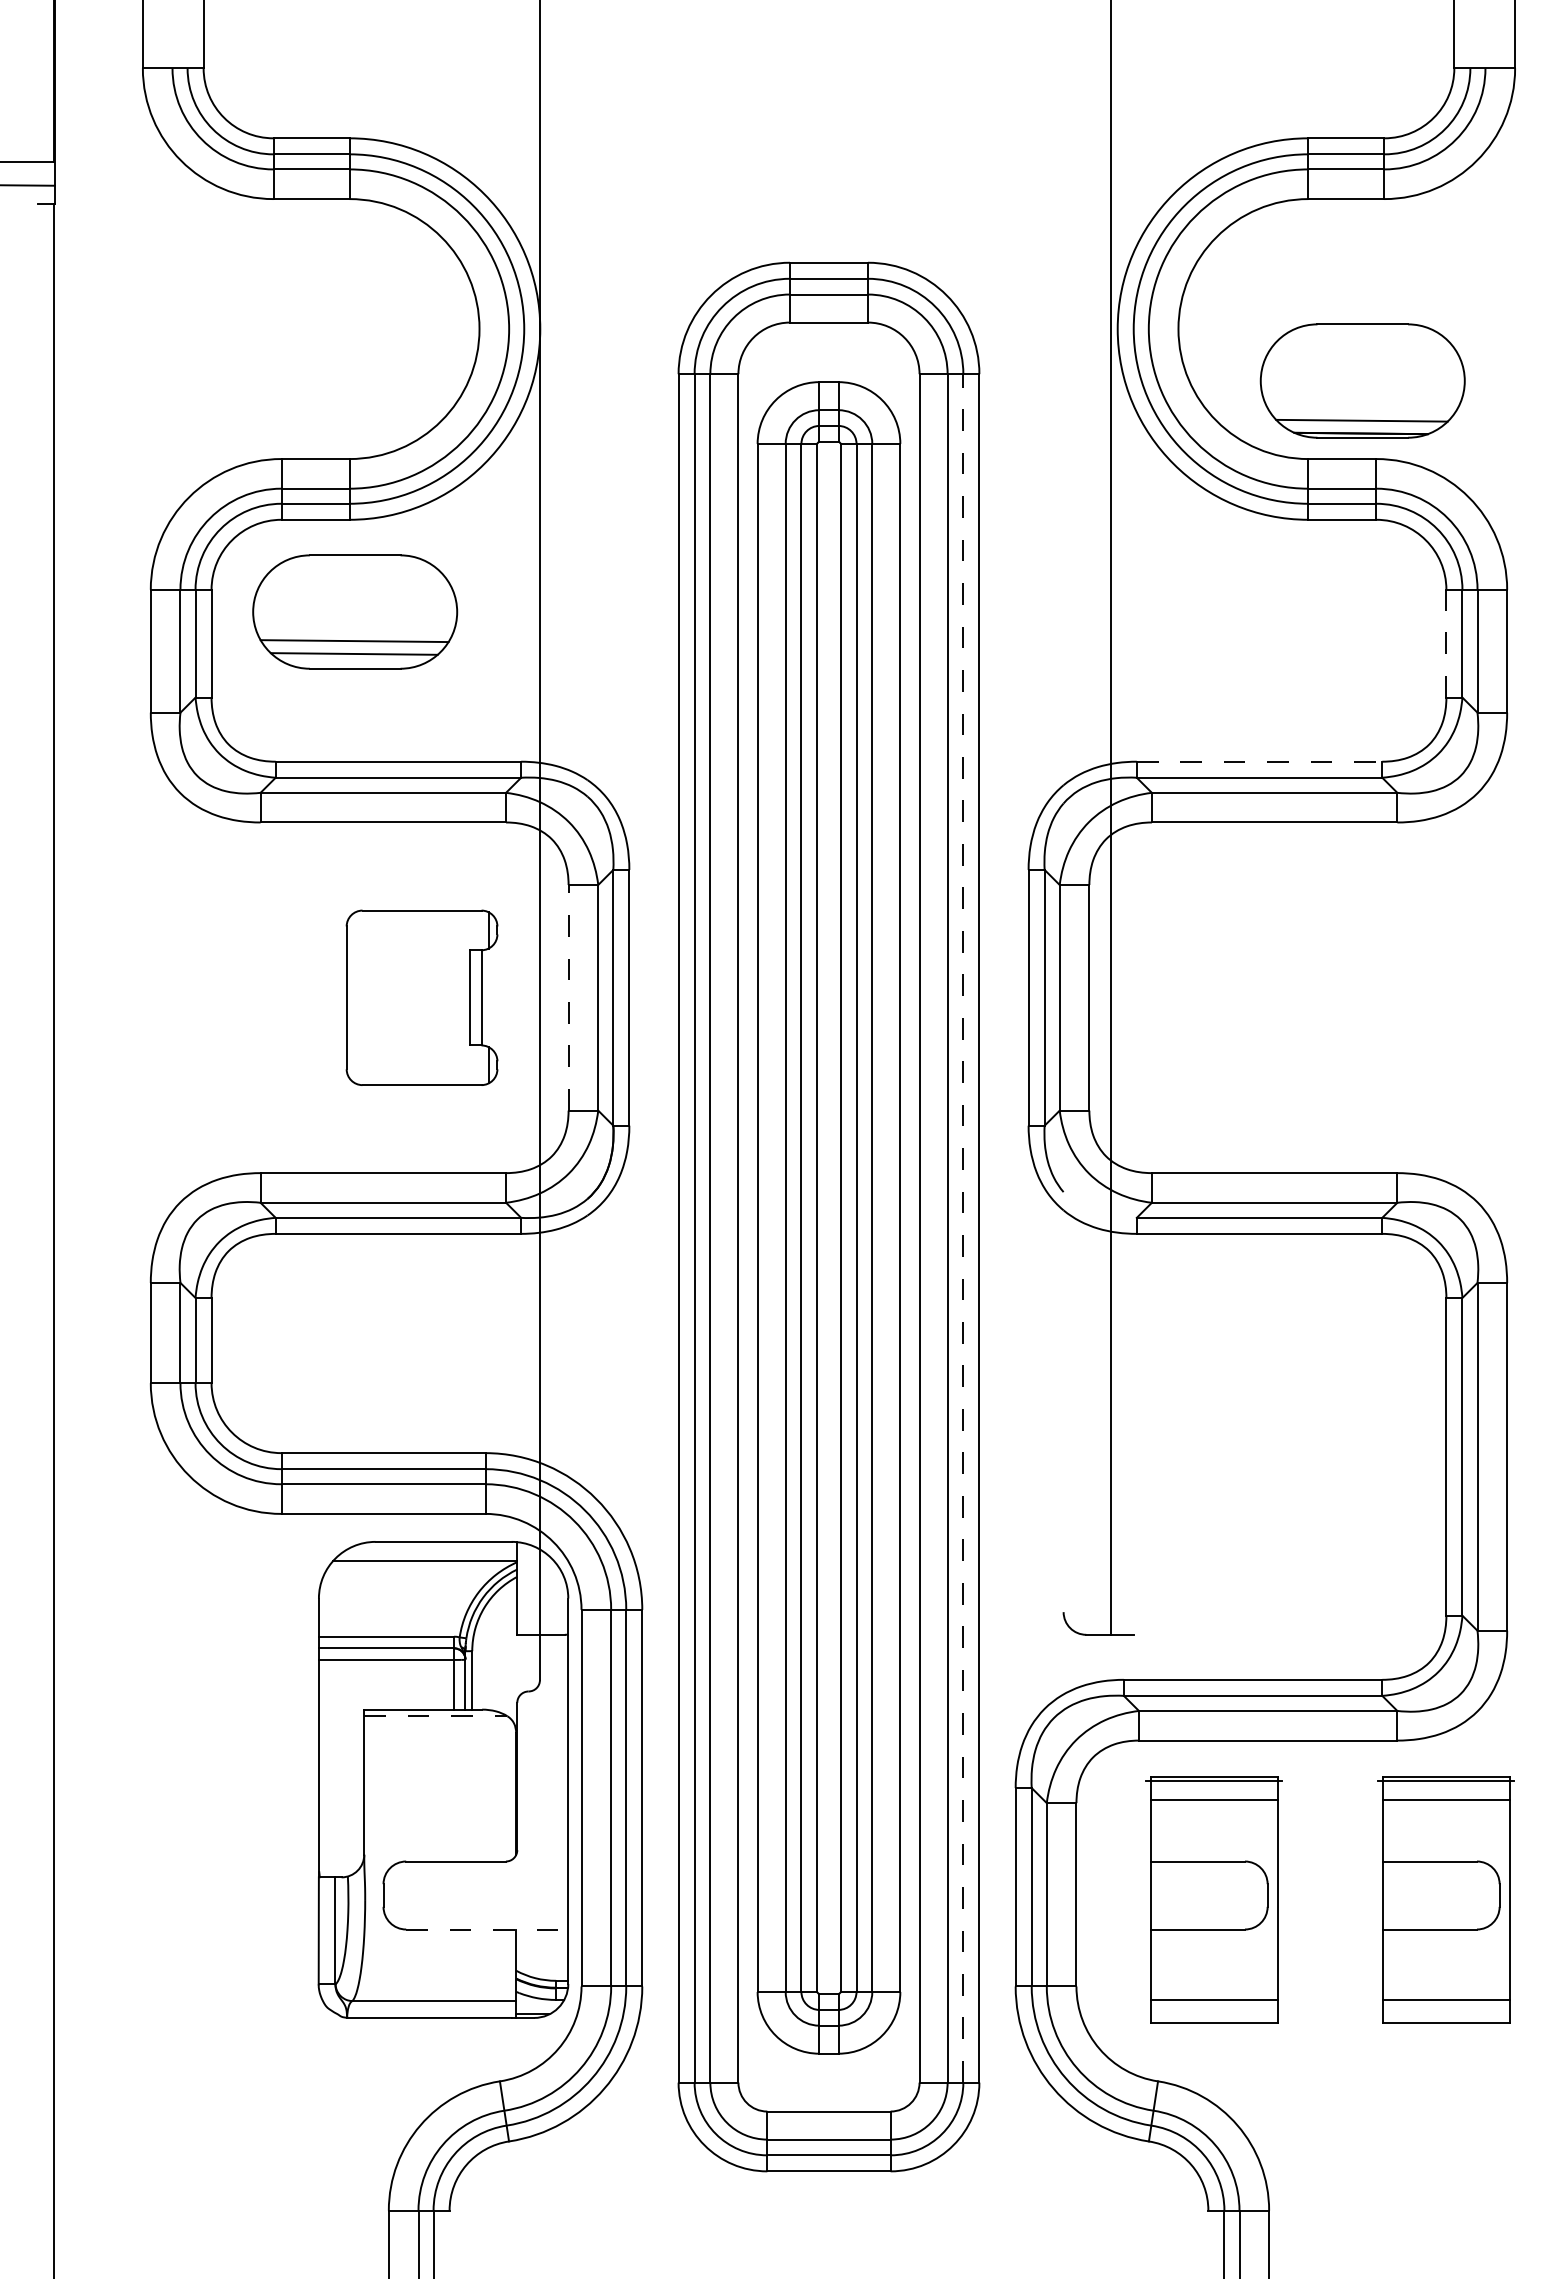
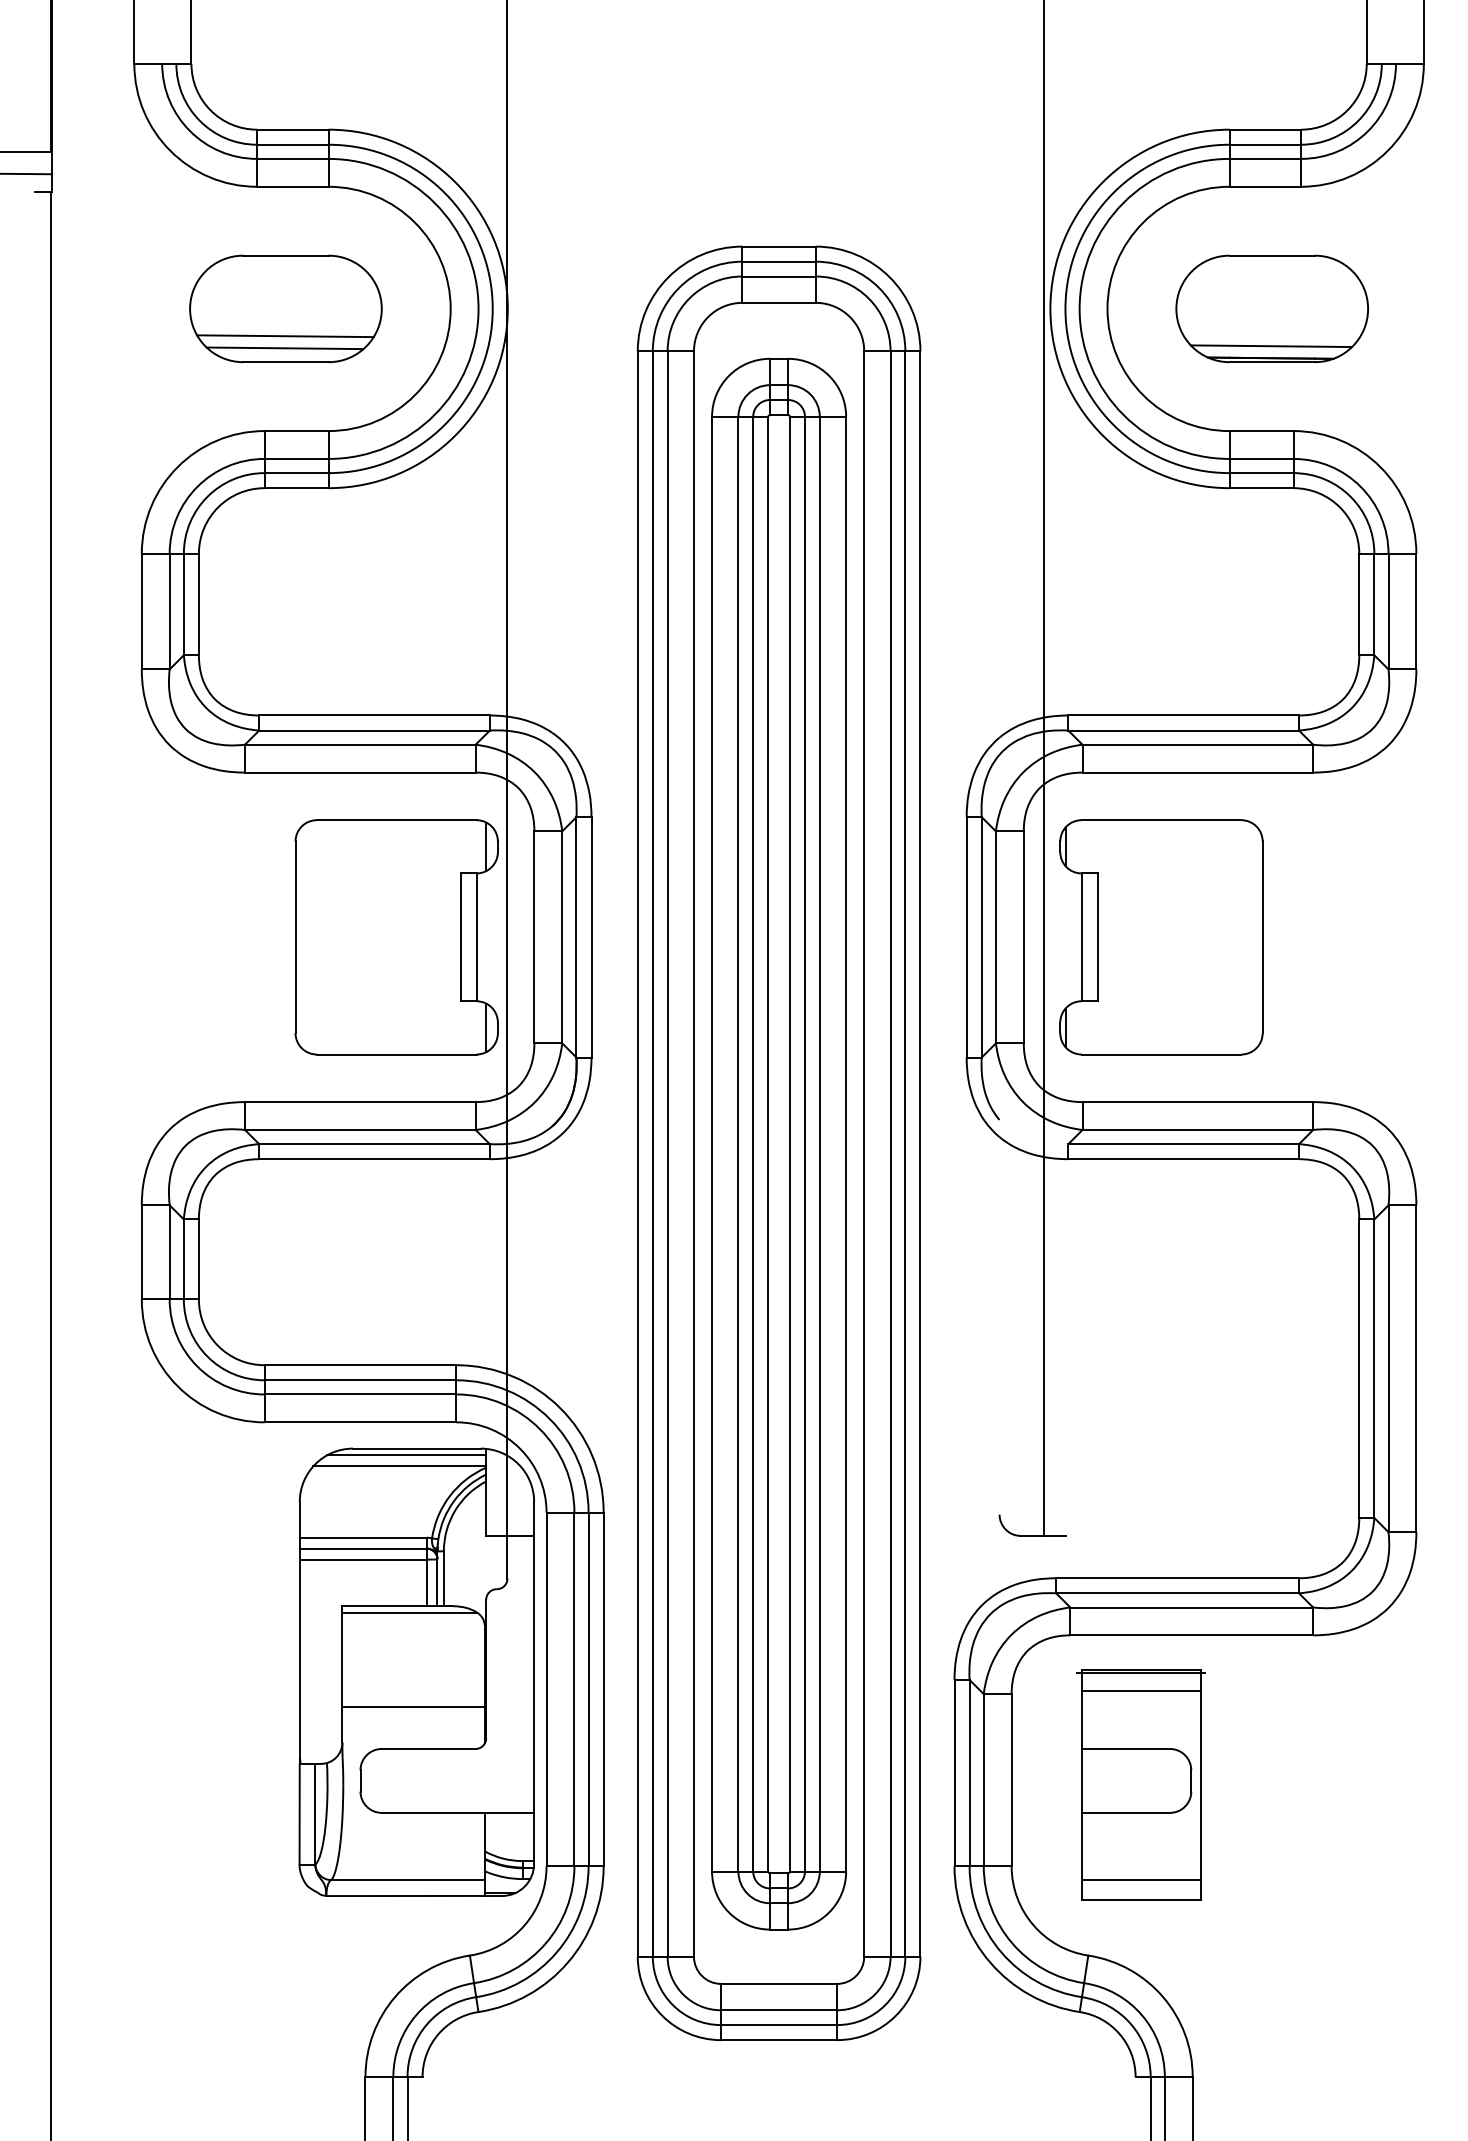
part: (1362, 380) -> (1271, 308), moved
part: (355, 611) -> (286, 308), moved
line: (1446, 643) -> (1359, 604), dashed -> solid
line: (1259, 761) -> (1183, 715), dashed -> solid
part: (421, 997) -> (396, 937), size x1.43
line: (568, 997) -> (534, 937), dashed -> solid
part: (1235, 997) -> (1161, 937), added
line: (963, 1227) -> (905, 1153), dashed -> solid
line: (432, 1549) -> (406, 1455), added
line: (435, 1716) -> (409, 1612), dashed -> solid
line: (440, 1817) -> (414, 1707), added
part: (1445, 1899) -> (1358, 1784), removed
line: (487, 1929) -> (458, 1812), dashed -> solid

